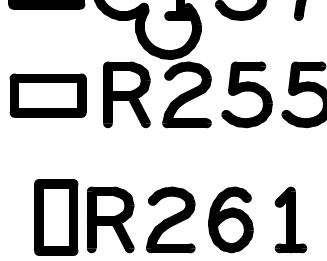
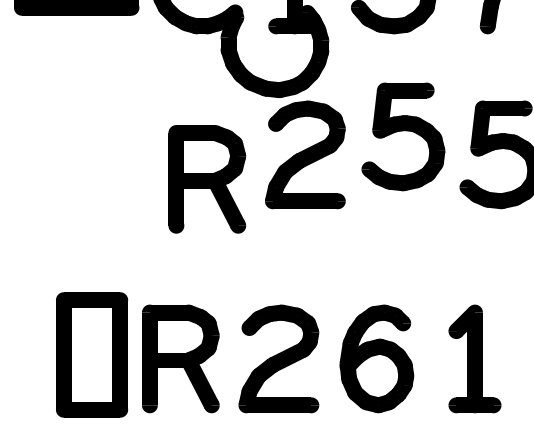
part: (126, 94) -> (206, 178), moved
part: (246, 94) -> (402, 136), moved
part: (47, 95) -> (77, 155), removed

